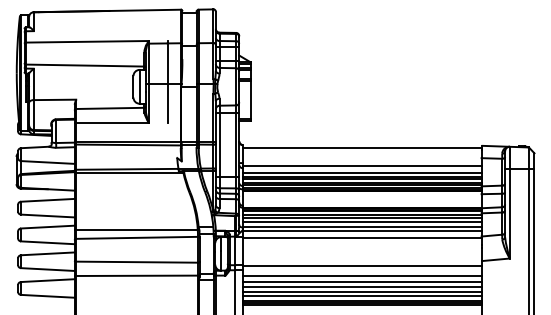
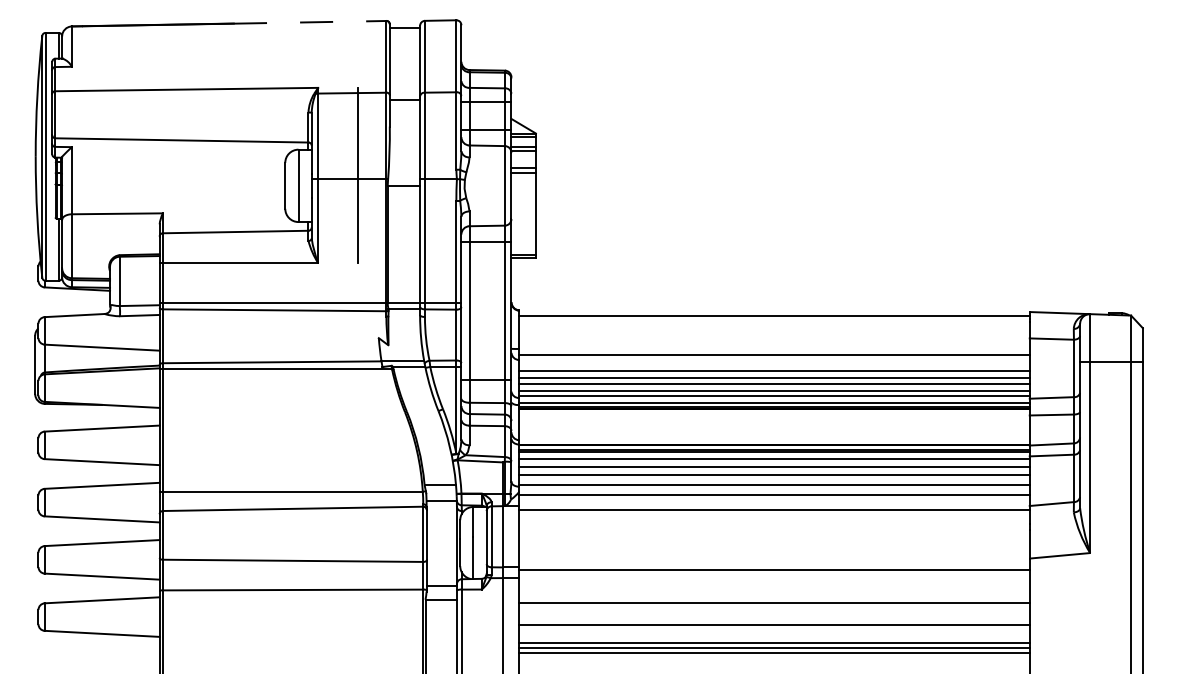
line: (145, 10) -> (310, 22), solid -> dashed
line: (361, 276) -> (772, 591), removed
line: (361, 287) -> (772, 615), removed
line: (361, 296) -> (772, 634), removed

